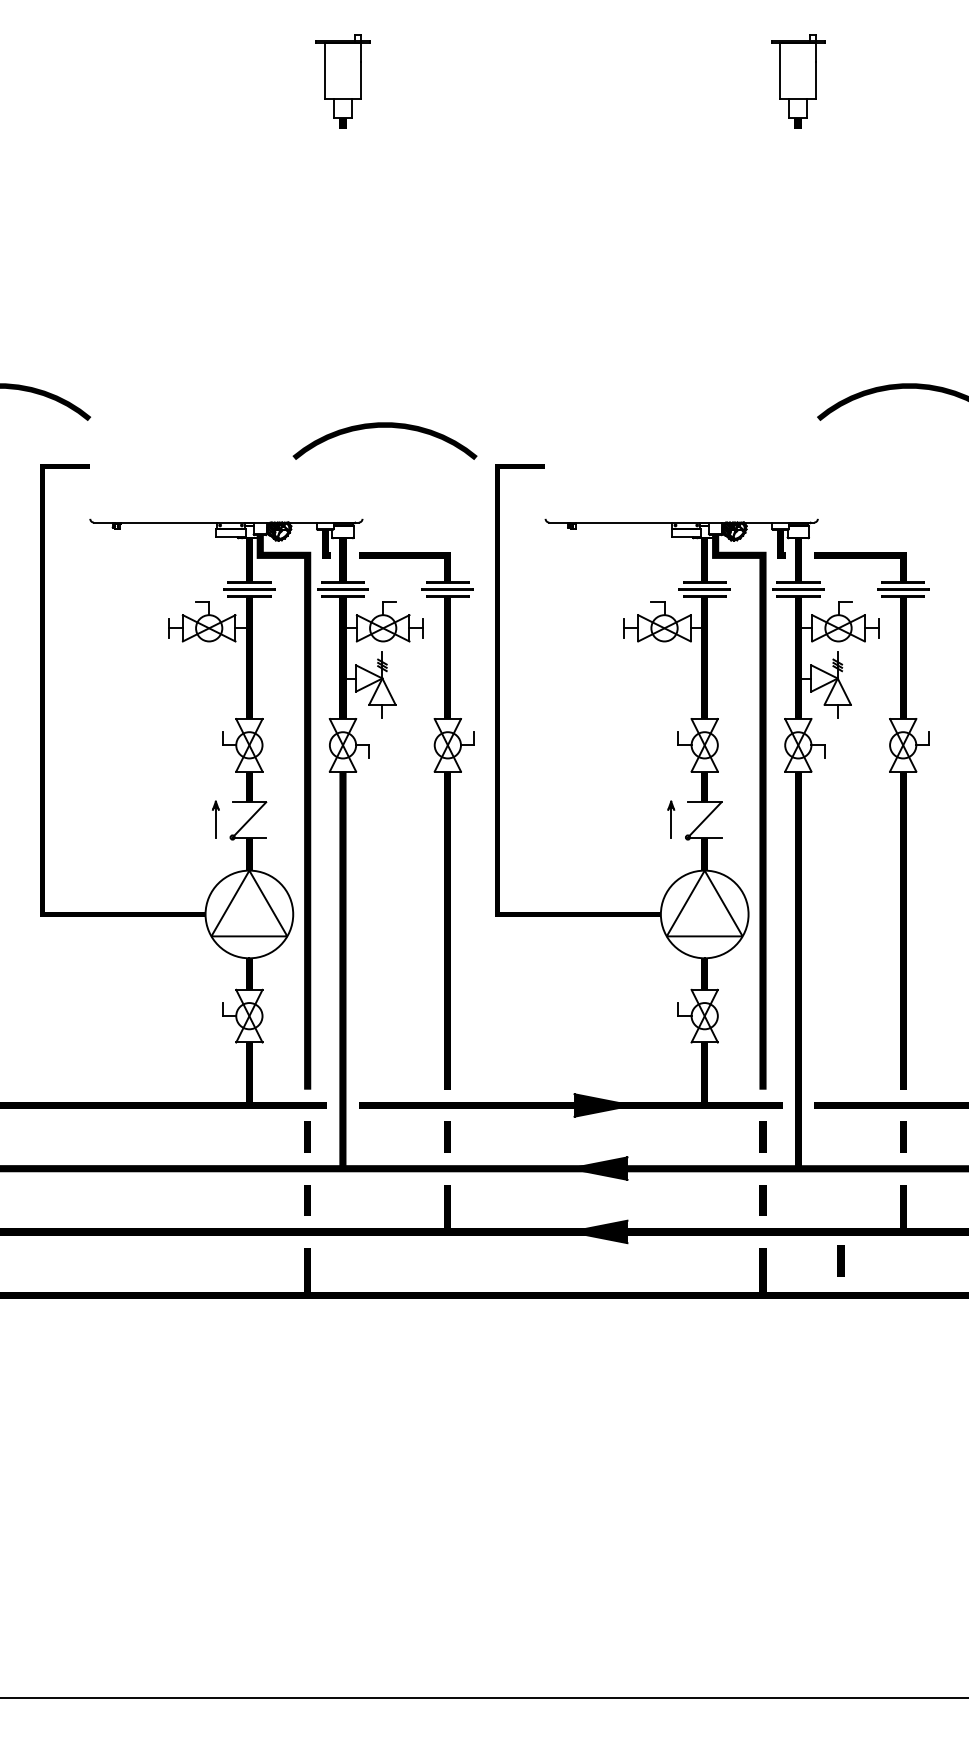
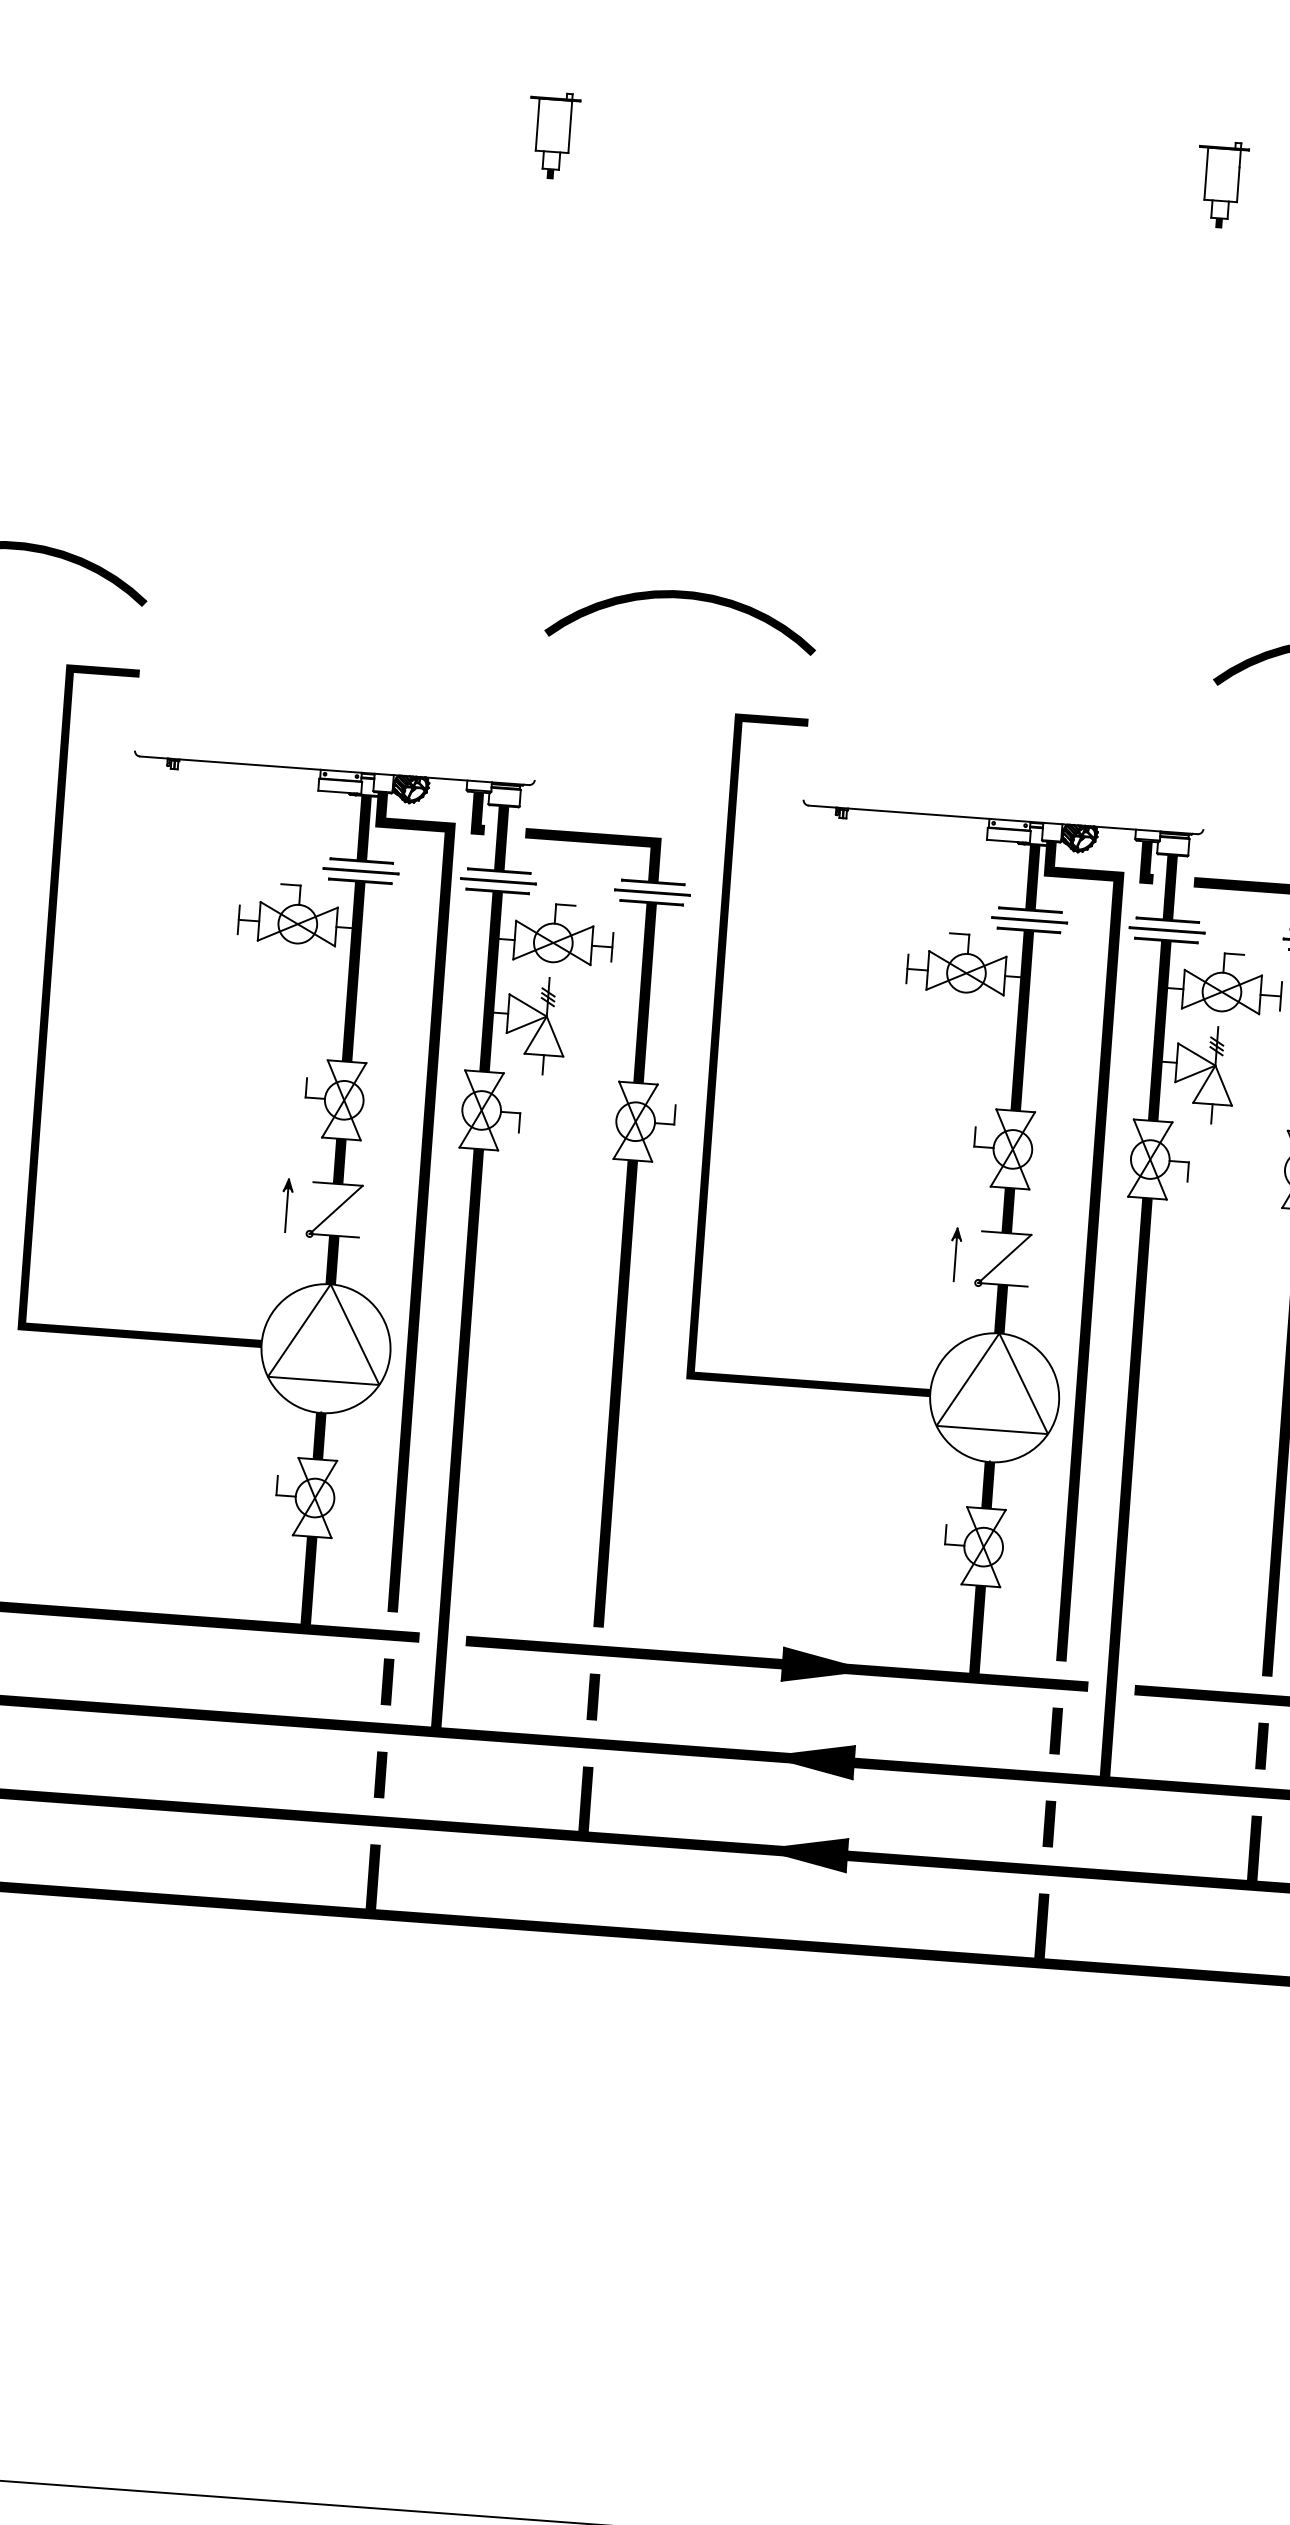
part: (342, 80) -> (552, 134), size x0.62
part: (798, 80) -> (1222, 183), size x0.62
curve: (384, 427) -> (682, 598), moved
line: (840, 1260) -> (1156, 1920), removed

